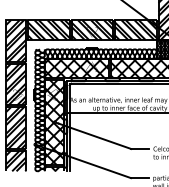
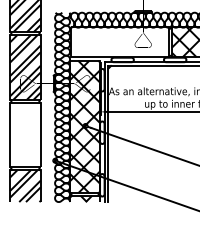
hatch: (76, 68) -> (119, 42), removed
hatch: (16, 127) -> (25, 134), removed

